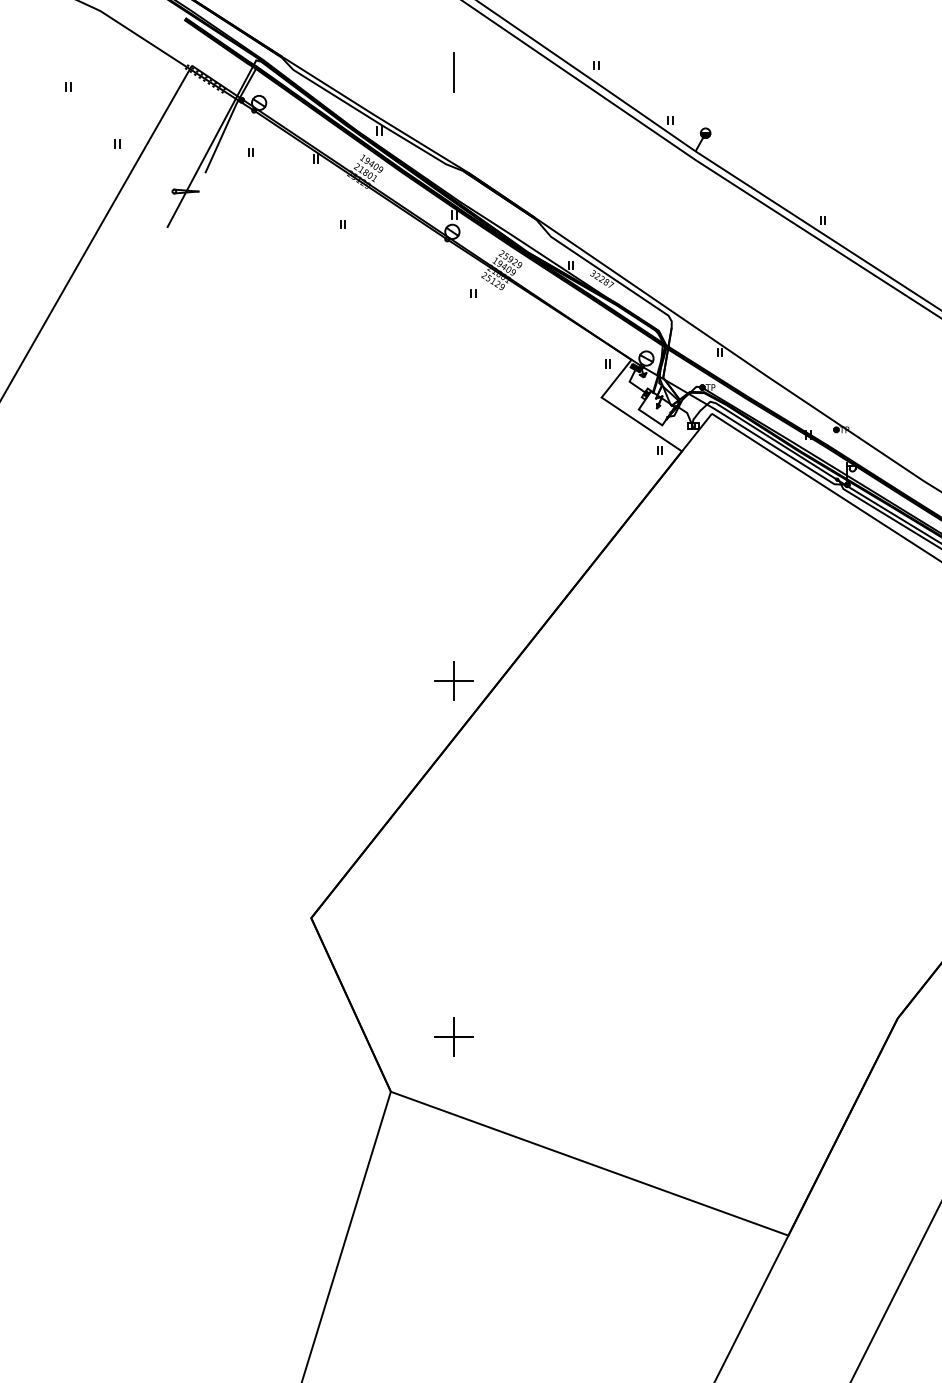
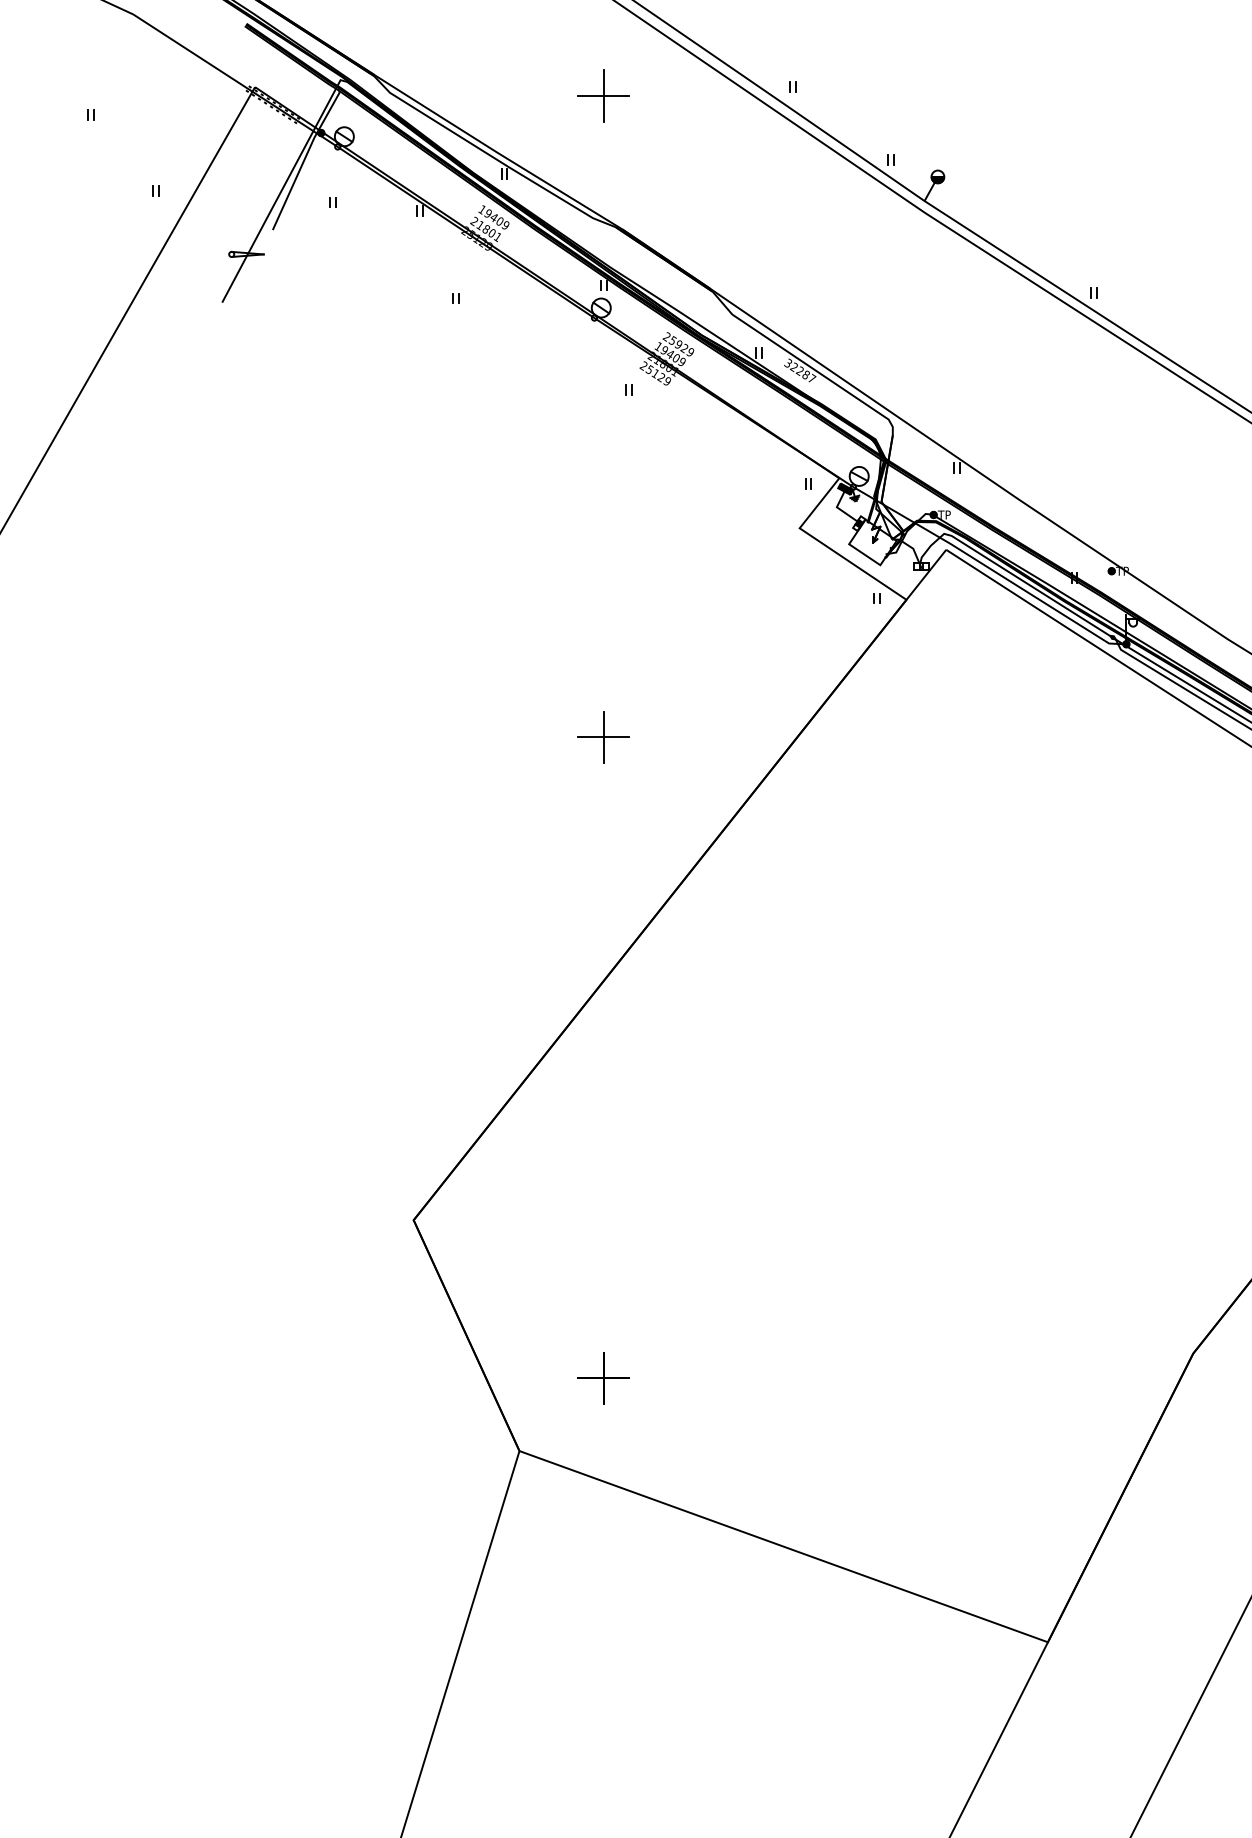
line: (454, 72) -> (603, 96), added
part: (454, 681) -> (603, 737), moved

